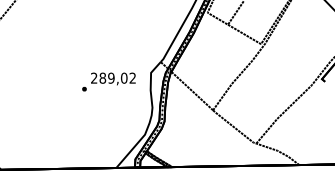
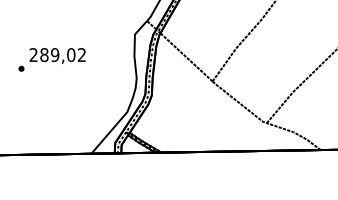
text: (108, 81) -> (51, 59), moved

